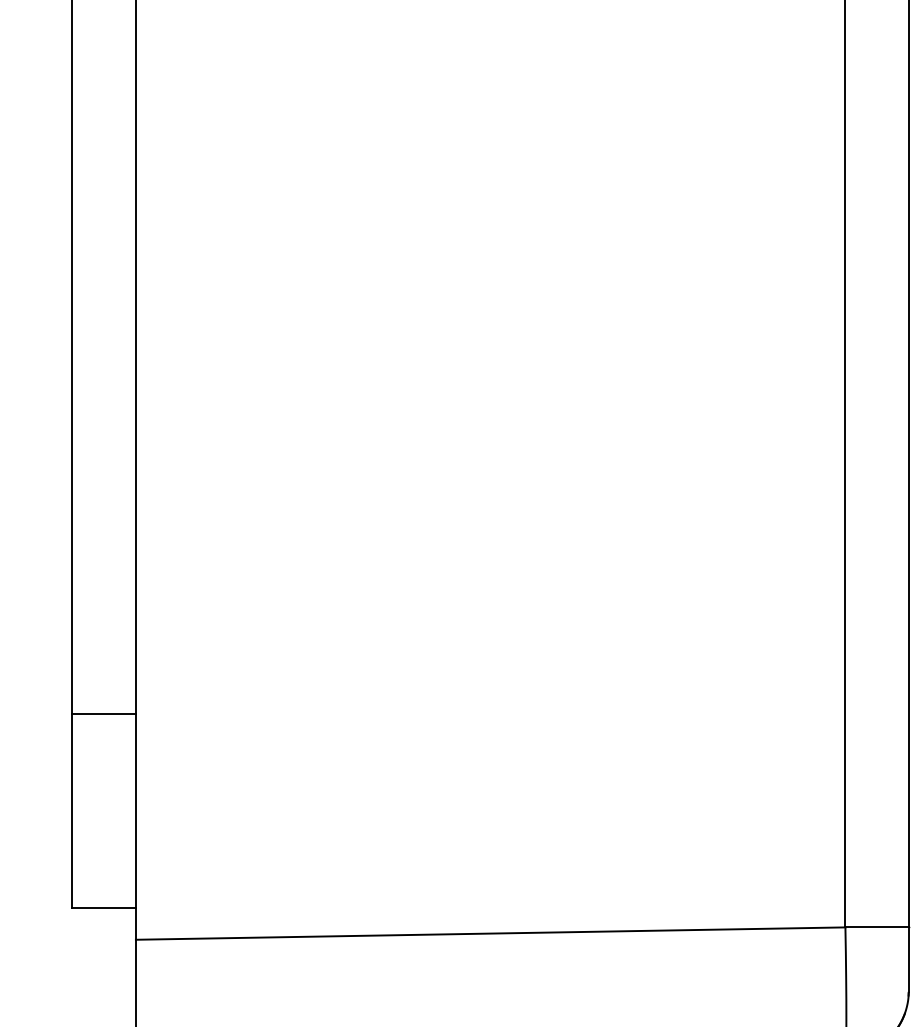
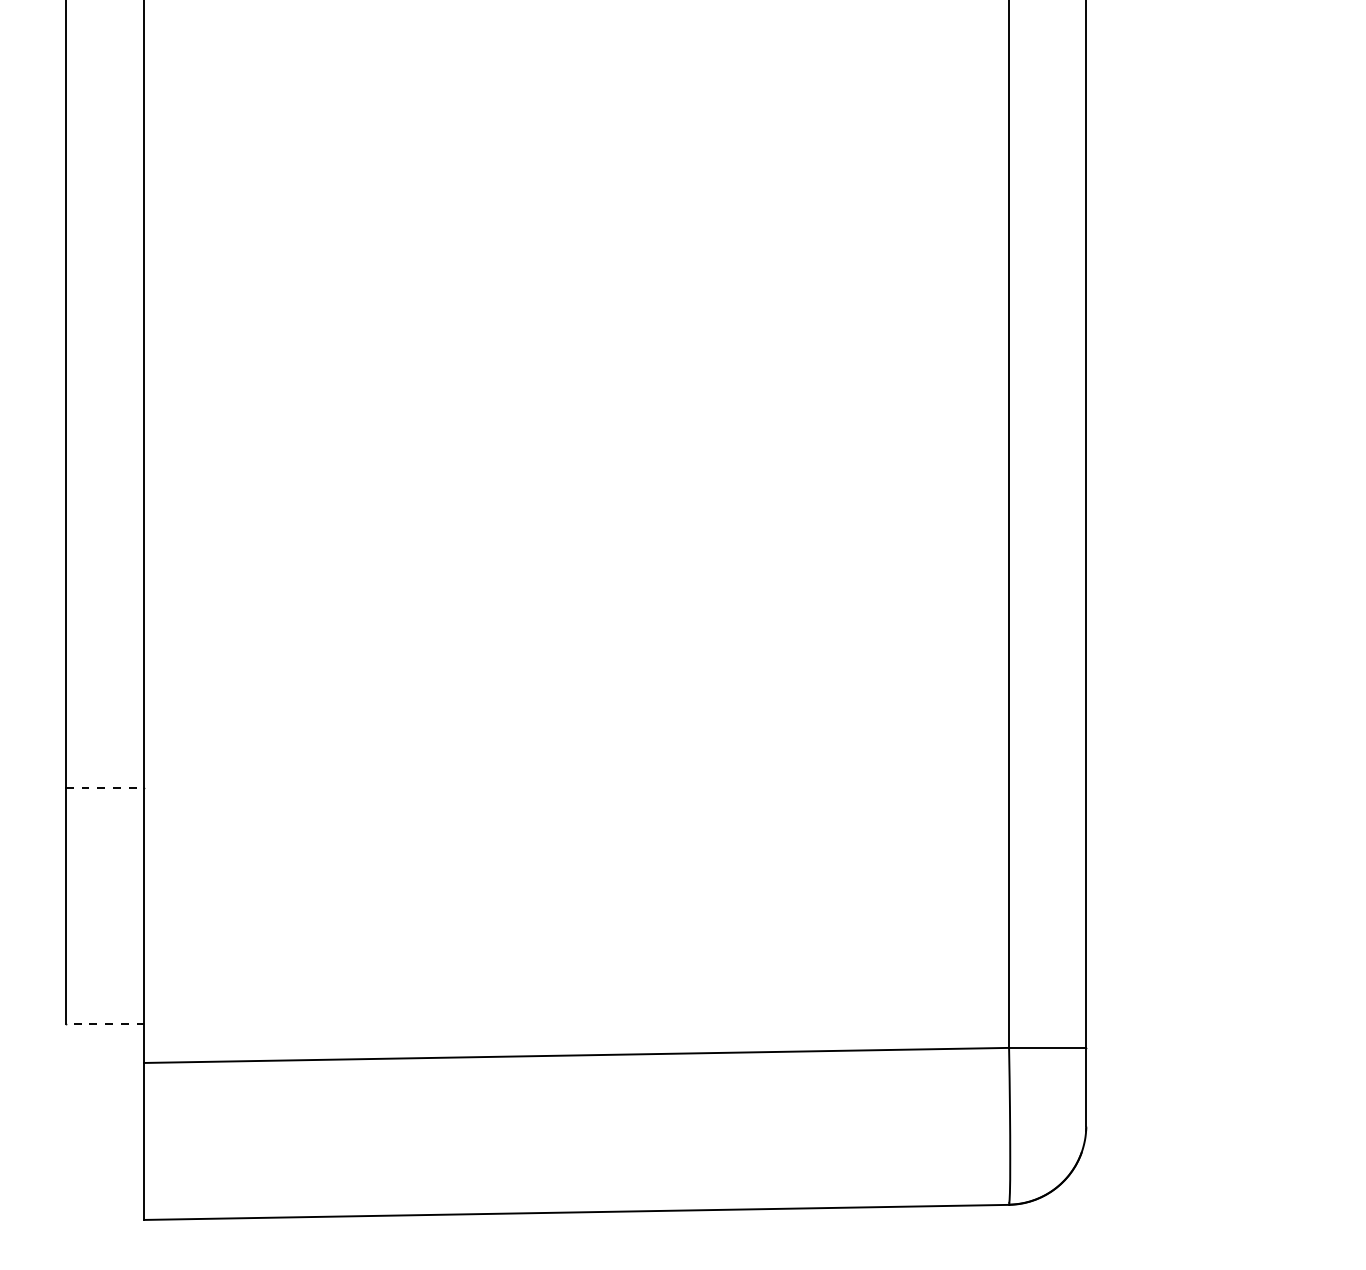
line: (104, 714) -> (105, 788), solid -> dashed
line: (103, 907) -> (104, 1023), solid -> dashed

